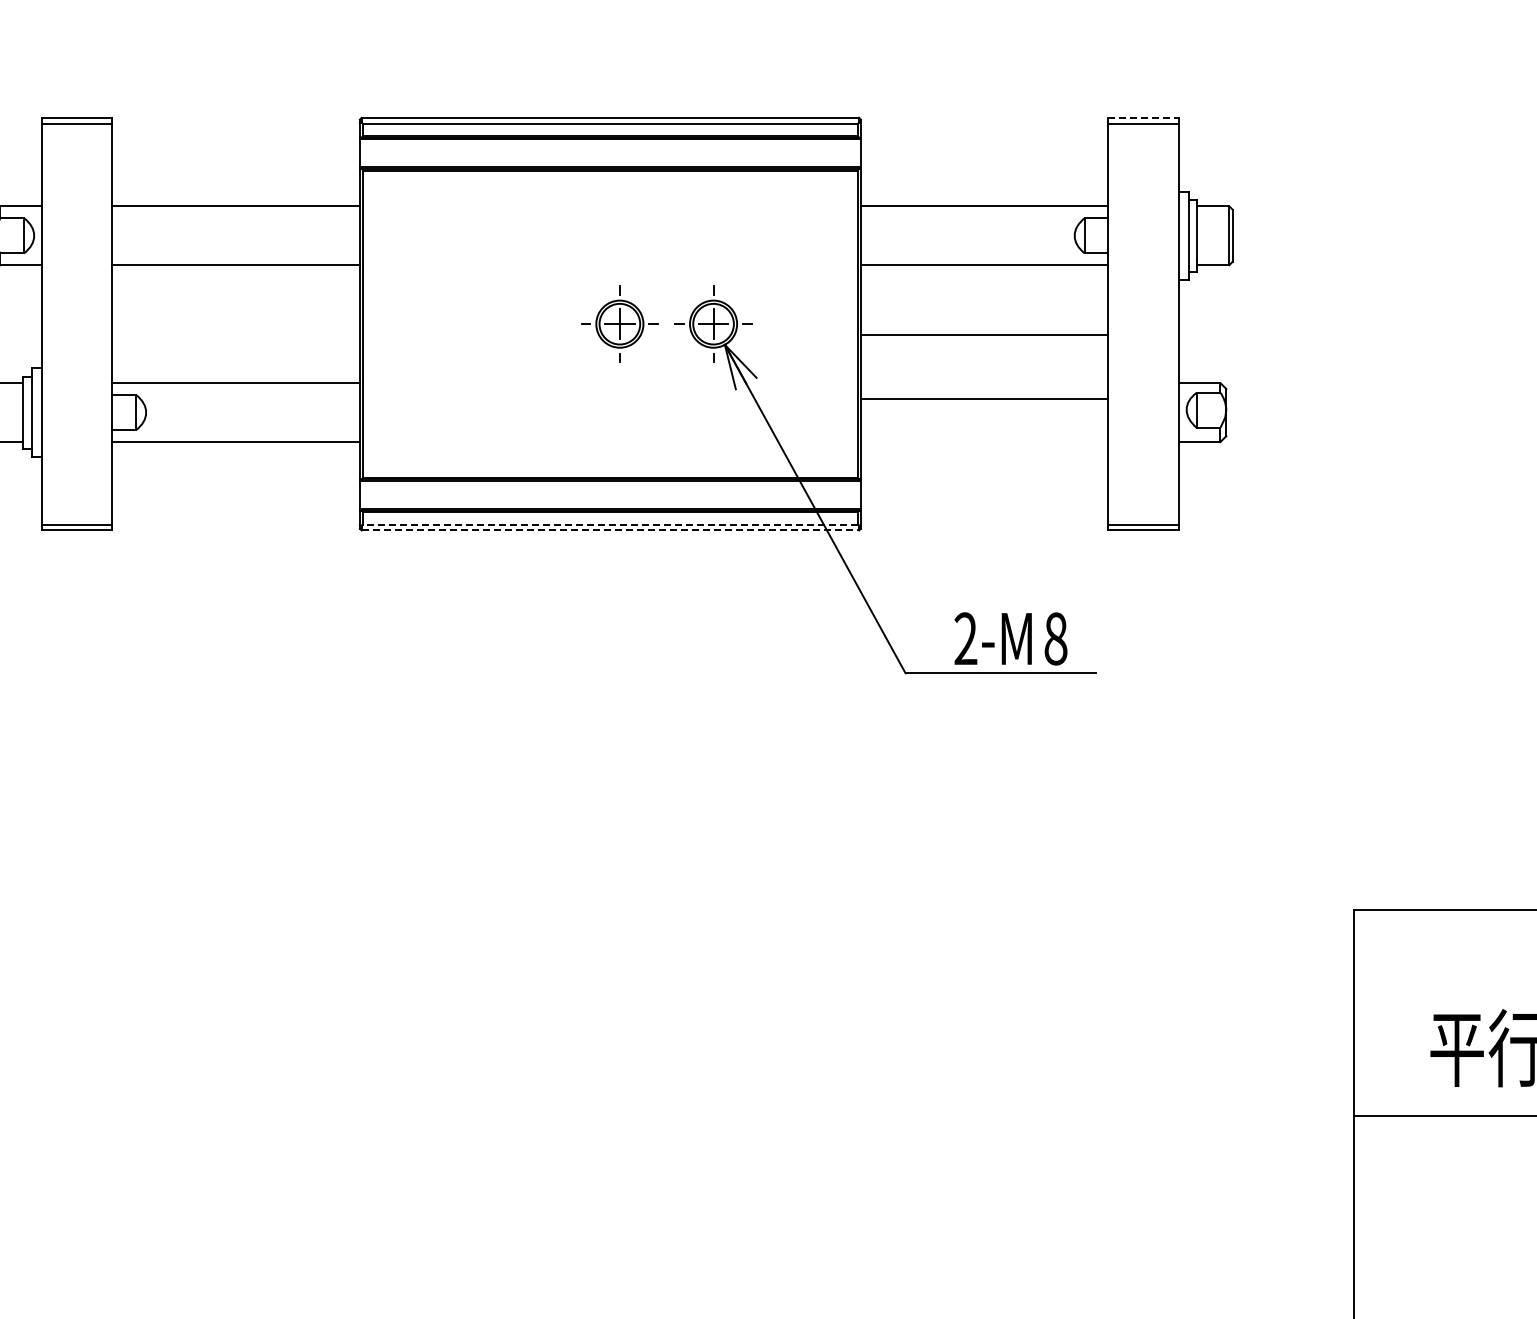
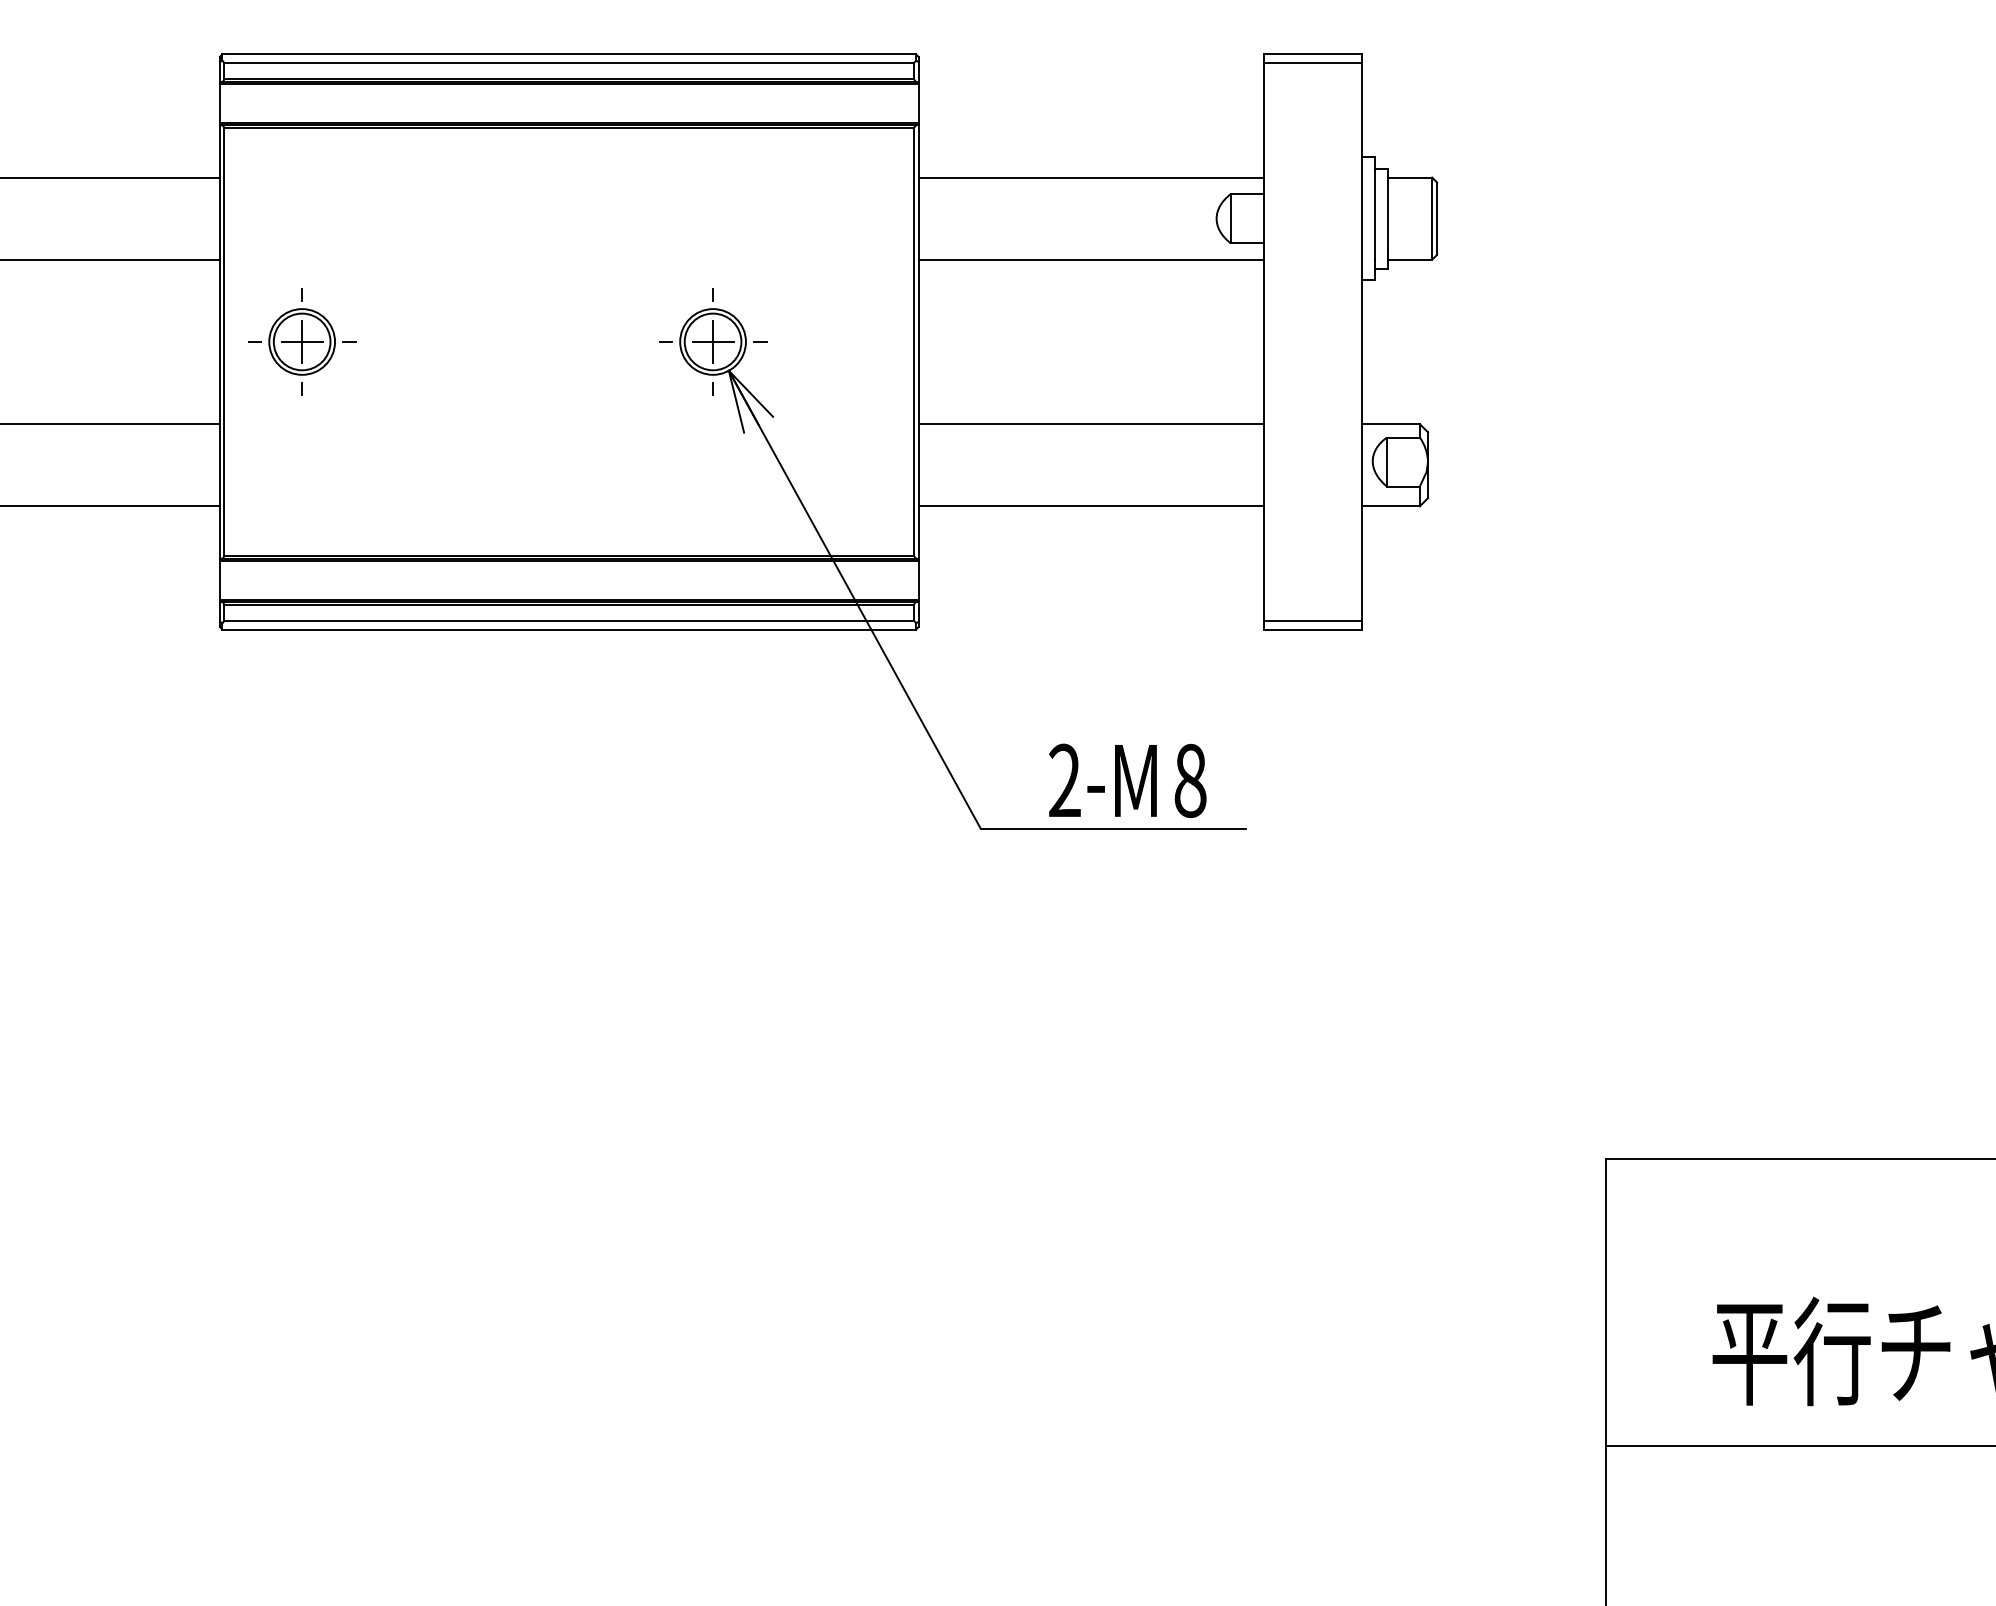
line: (1144, 117) -> (1313, 53), dashed -> solid
part: (619, 323) -> (301, 341), moved
line: (984, 335) -> (1090, 424), moved
line: (984, 399) -> (1090, 506), moved
line: (610, 524) -> (569, 621), dashed -> solid
line: (610, 530) -> (569, 629), dashed -> solid

